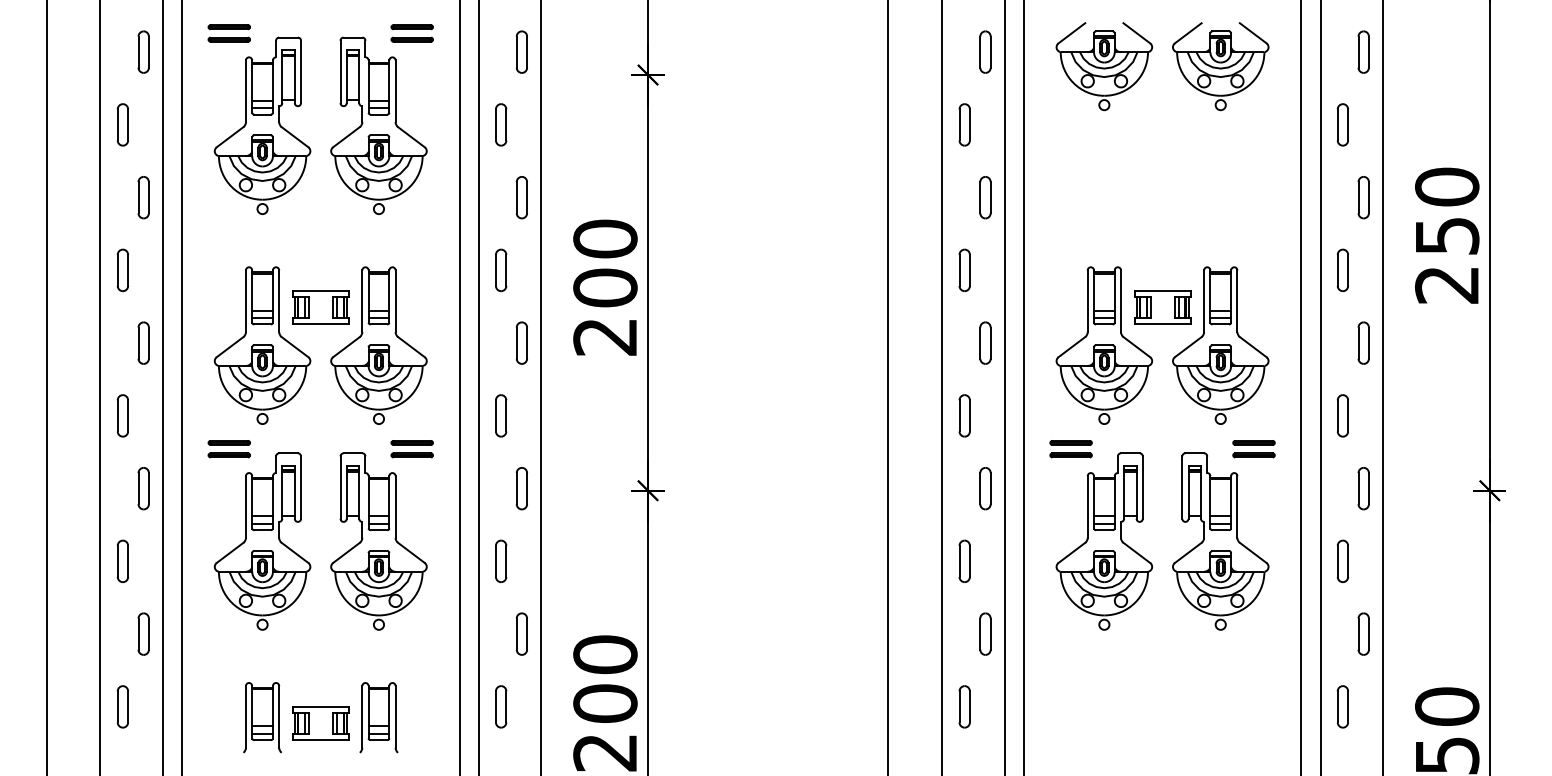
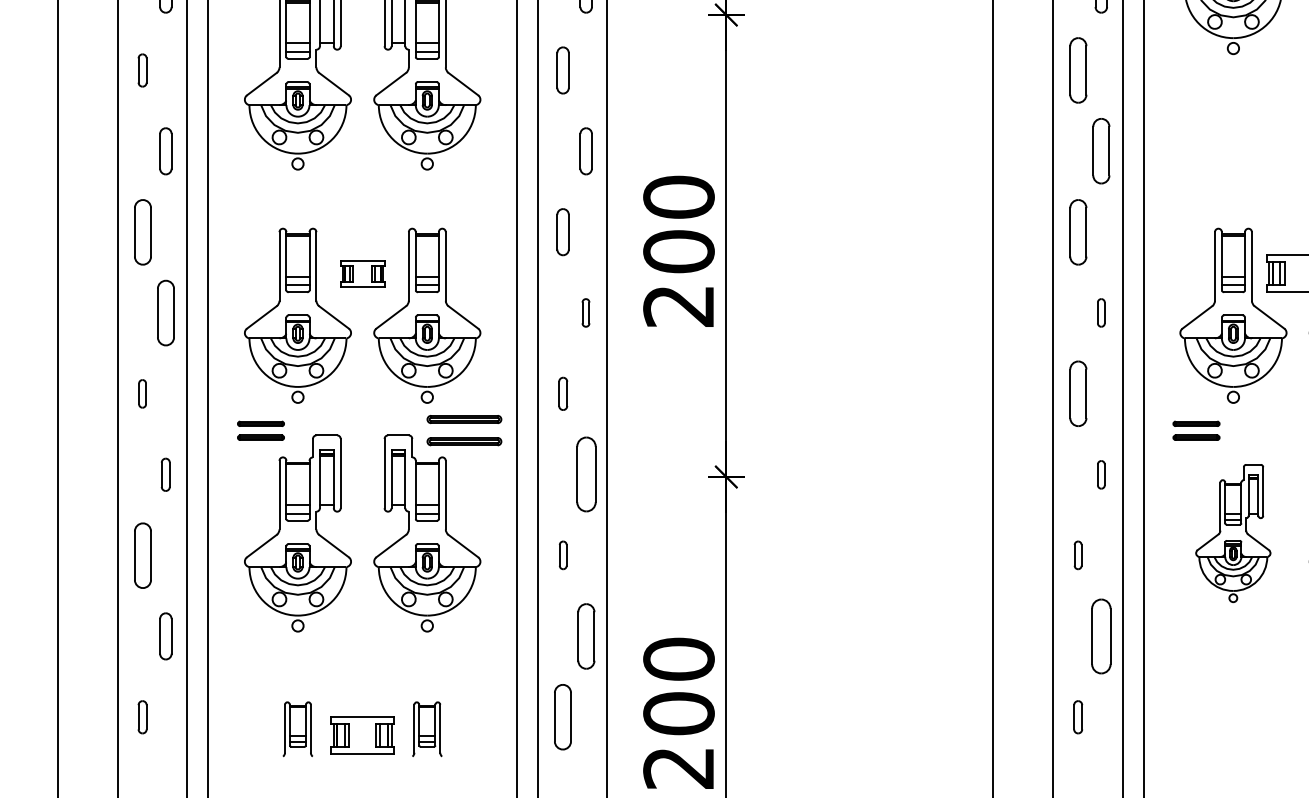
part: (122, 124) -> (142, 70), size x0.7
part: (964, 124) -> (1078, 70), size x1.4
part: (985, 197) -> (1101, 151), size x1.4
part: (122, 269) -> (142, 231), size x1.4
part: (964, 269) -> (1078, 231), size x1.4
part: (320, 307) -> (362, 273), size x0.7
part: (143, 342) -> (165, 312), size x1.4
part: (521, 342) -> (585, 312), size x0.6
part: (985, 342) -> (1101, 312), size x0.6
part: (122, 415) -> (142, 393), size x0.6
part: (501, 415) -> (563, 393), size x0.7
part: (964, 415) -> (1078, 393), size x1.4
part: (411, 449) -> (463, 431), size x1.6
part: (143, 488) -> (165, 474), size x0.7
part: (521, 488) -> (585, 474), size x1.6
part: (985, 488) -> (1101, 474), size x0.6
part: (1103, 541) -> (1232, 533), size x0.7
part: (122, 560) -> (142, 554), size x1.4
part: (501, 560) -> (563, 554), size x0.6
part: (964, 560) -> (1078, 554), size x0.6
part: (521, 633) -> (585, 635), size x1.4
part: (985, 633) -> (1101, 635), size x1.6
part: (122, 706) -> (142, 716), size x0.7
part: (501, 706) -> (563, 716), size x1.4
part: (964, 706) -> (1078, 716), size x0.7
part: (262, 717) -> (297, 729), size x0.7
part: (378, 717) -> (426, 729), size x0.7

